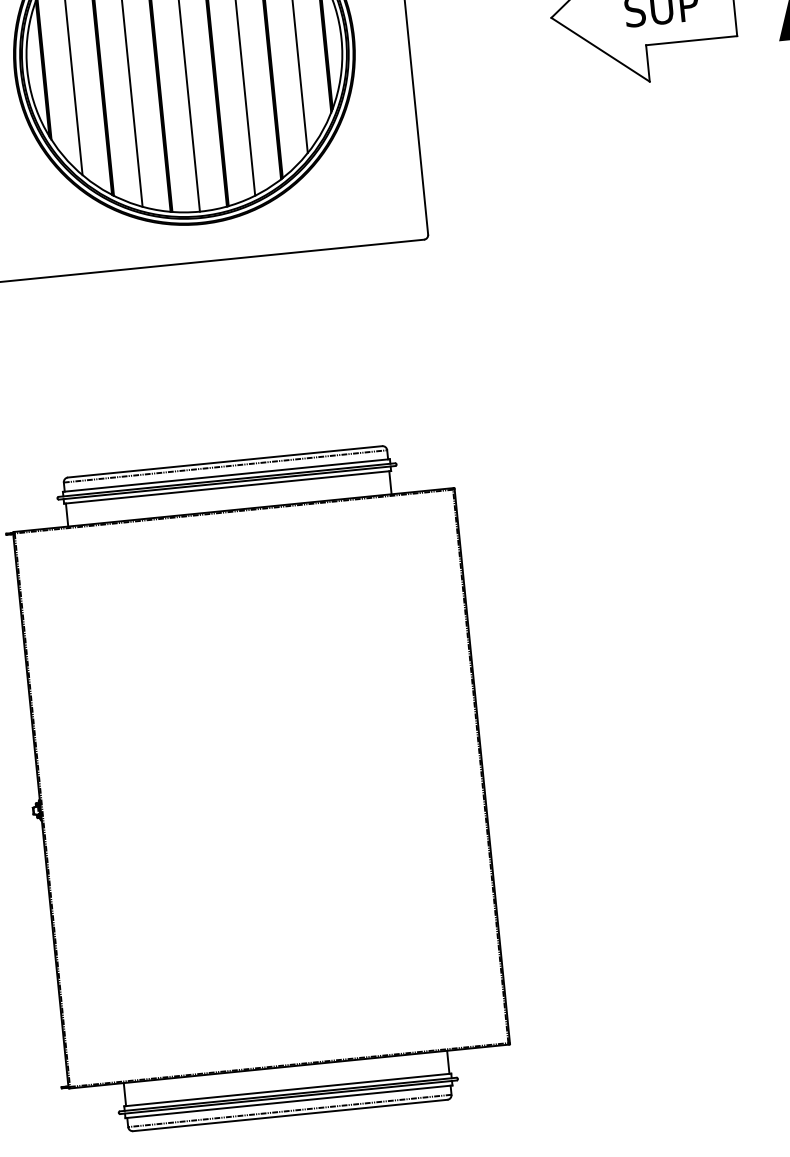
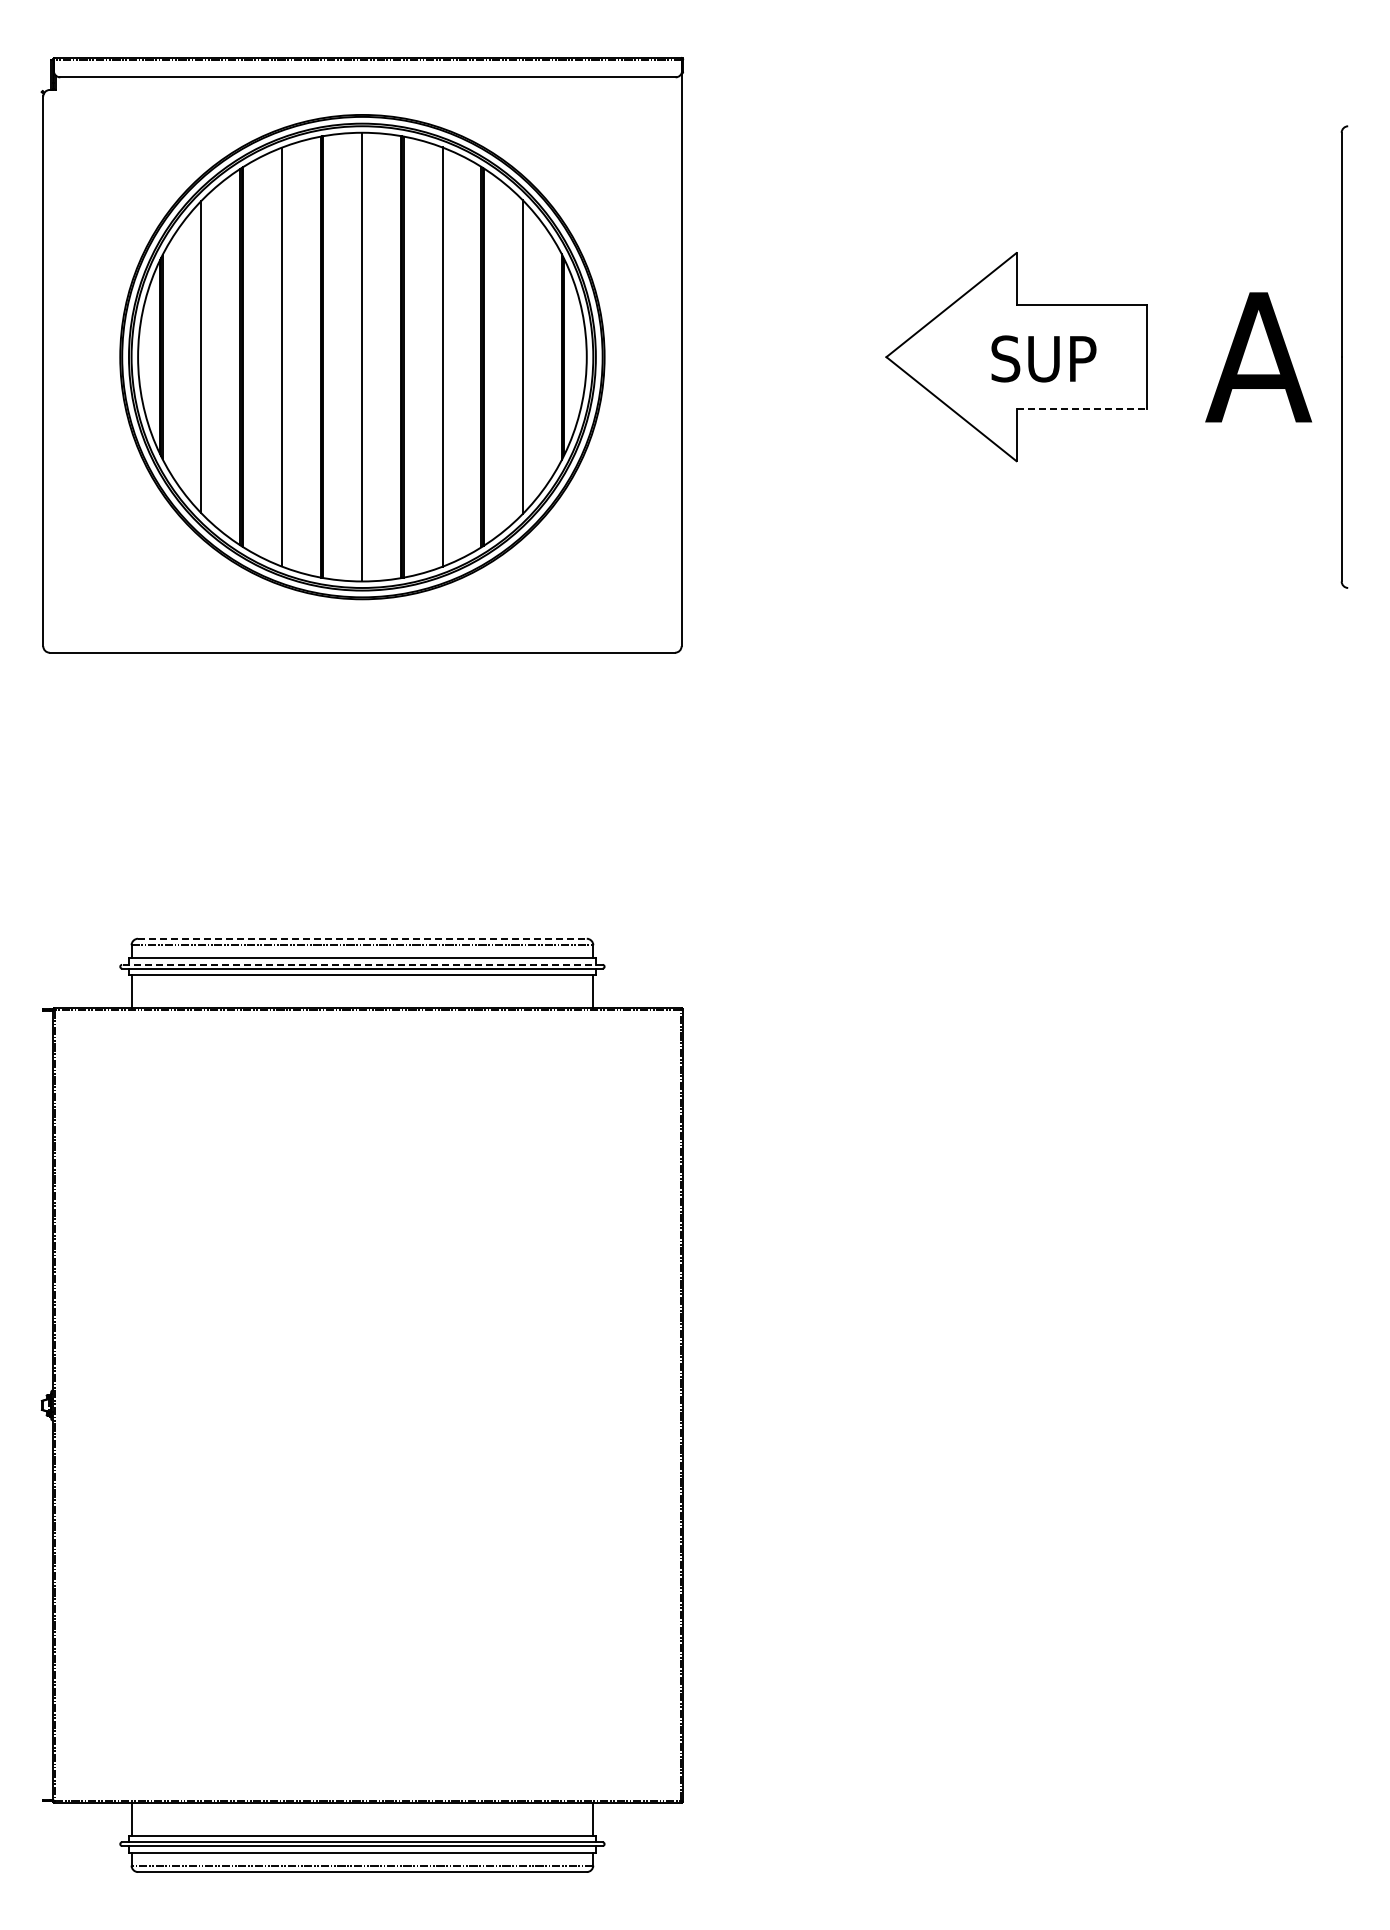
line: (692, 40) -> (1082, 409), solid -> dashed
line: (225, 461) -> (362, 938), solid -> dashed
line: (226, 479) -> (361, 964), solid -> dashed

